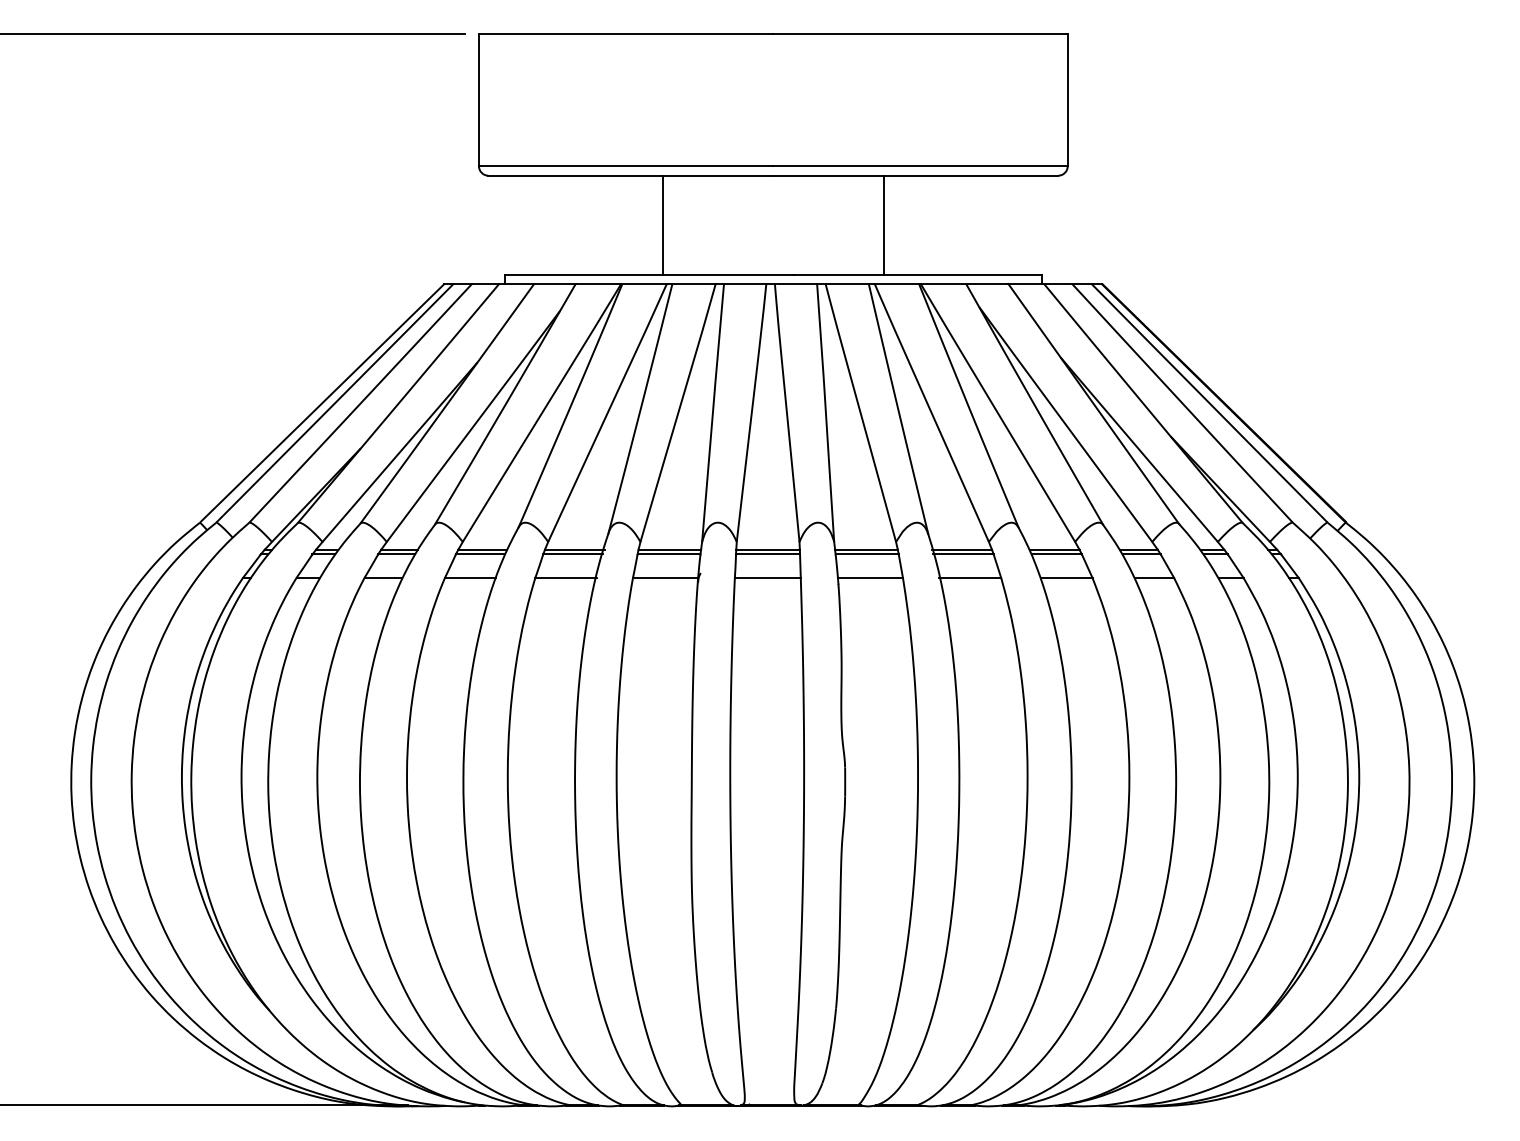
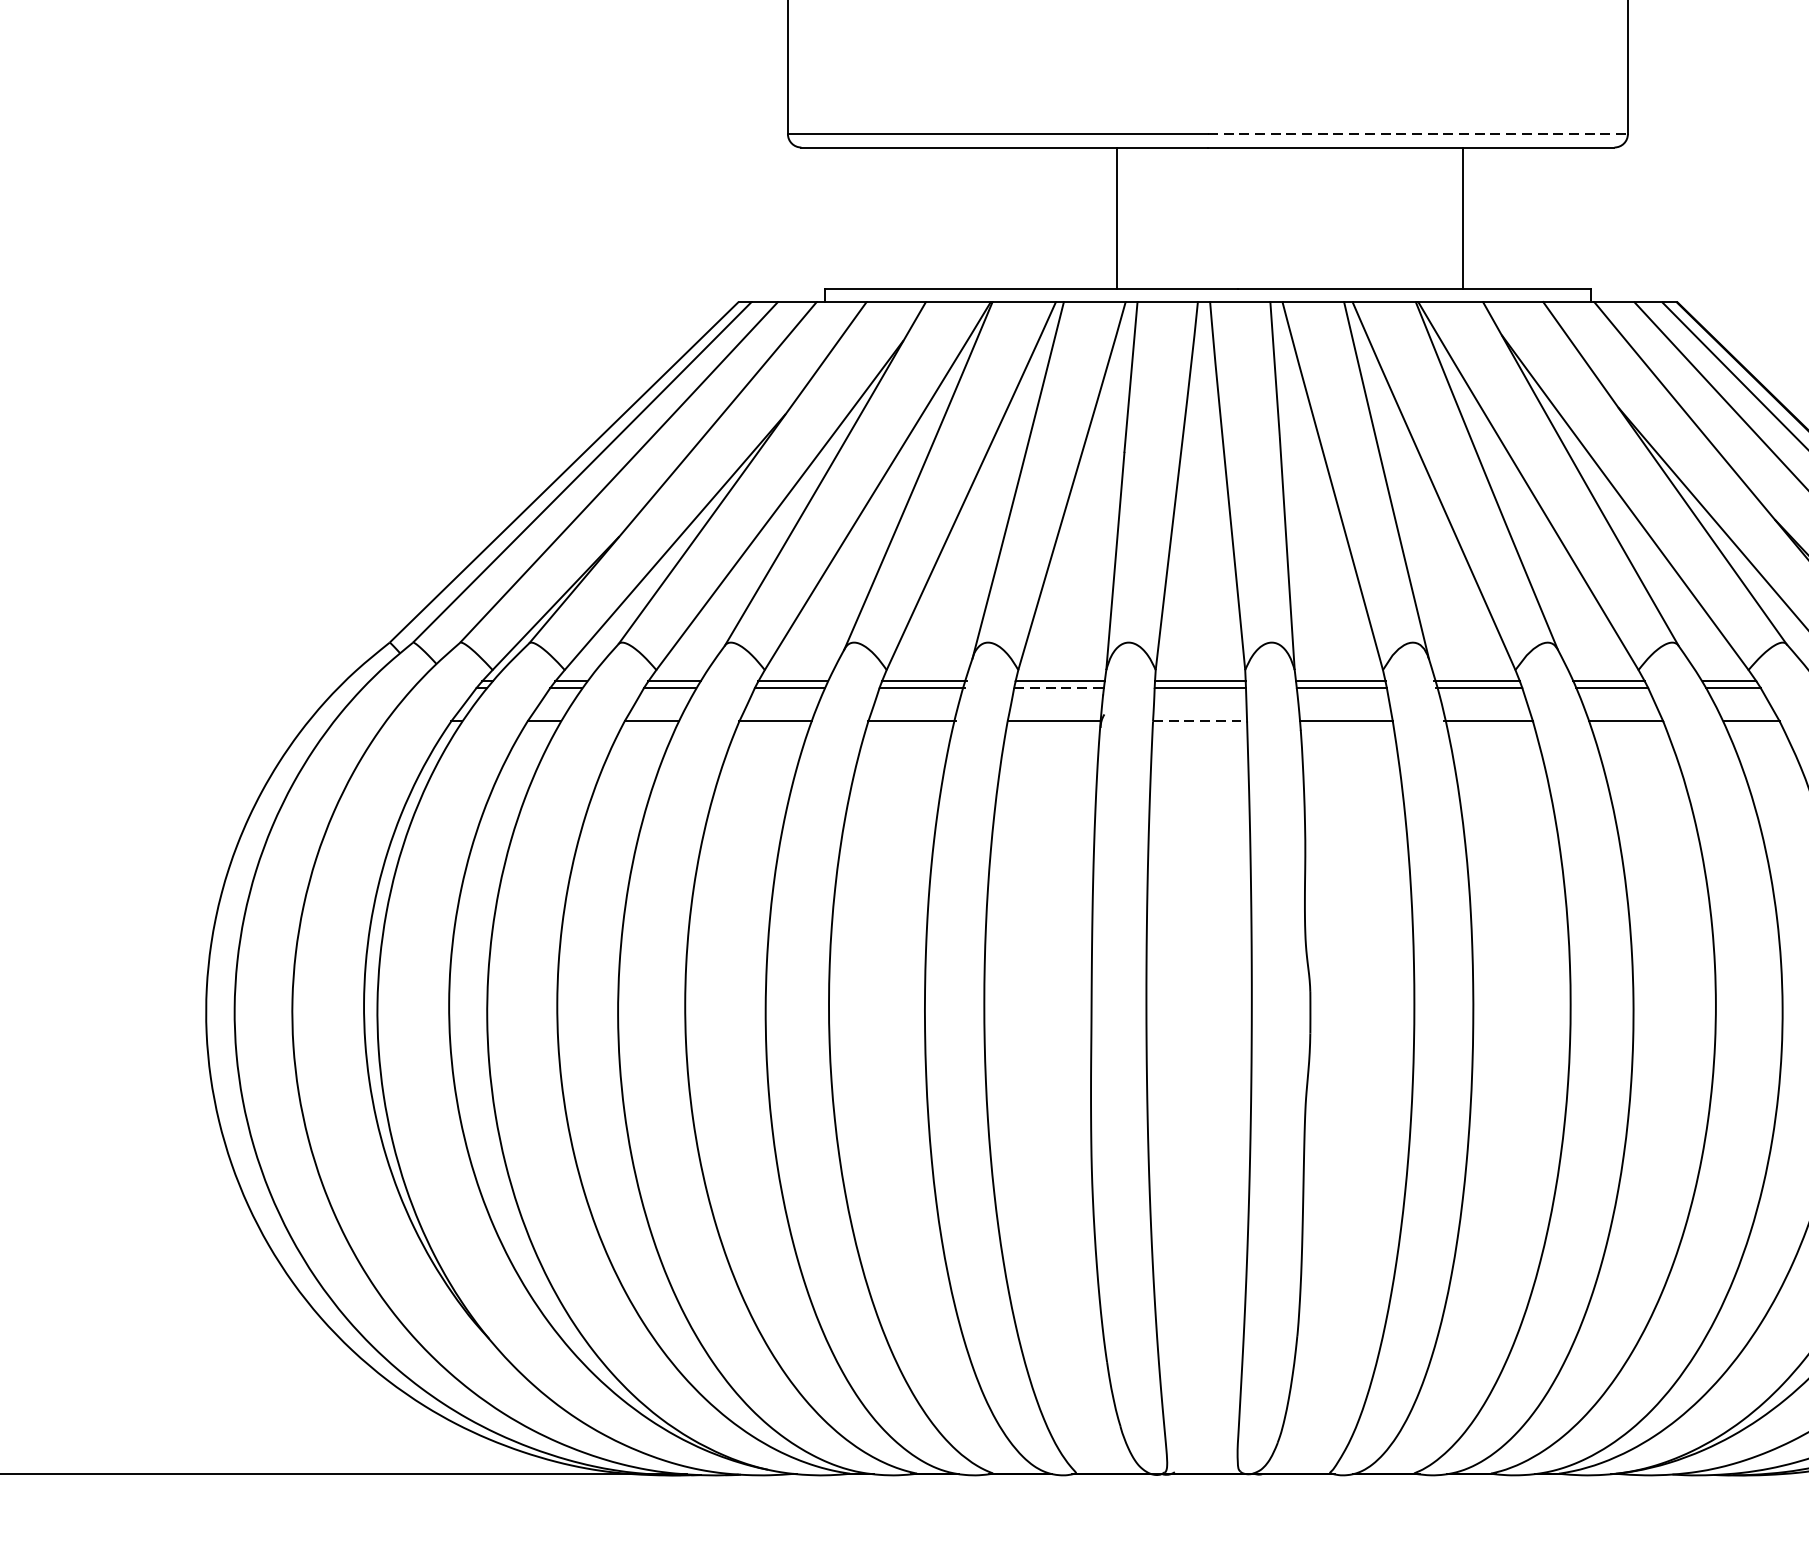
line: (921, 166) -> (1419, 134), solid -> dashed
line: (662, 224) -> (1116, 217), moved
line: (884, 224) -> (1463, 217), moved
line: (669, 554) -> (1059, 687), solid -> dashed
line: (767, 577) -> (1199, 720), solid -> dashed

